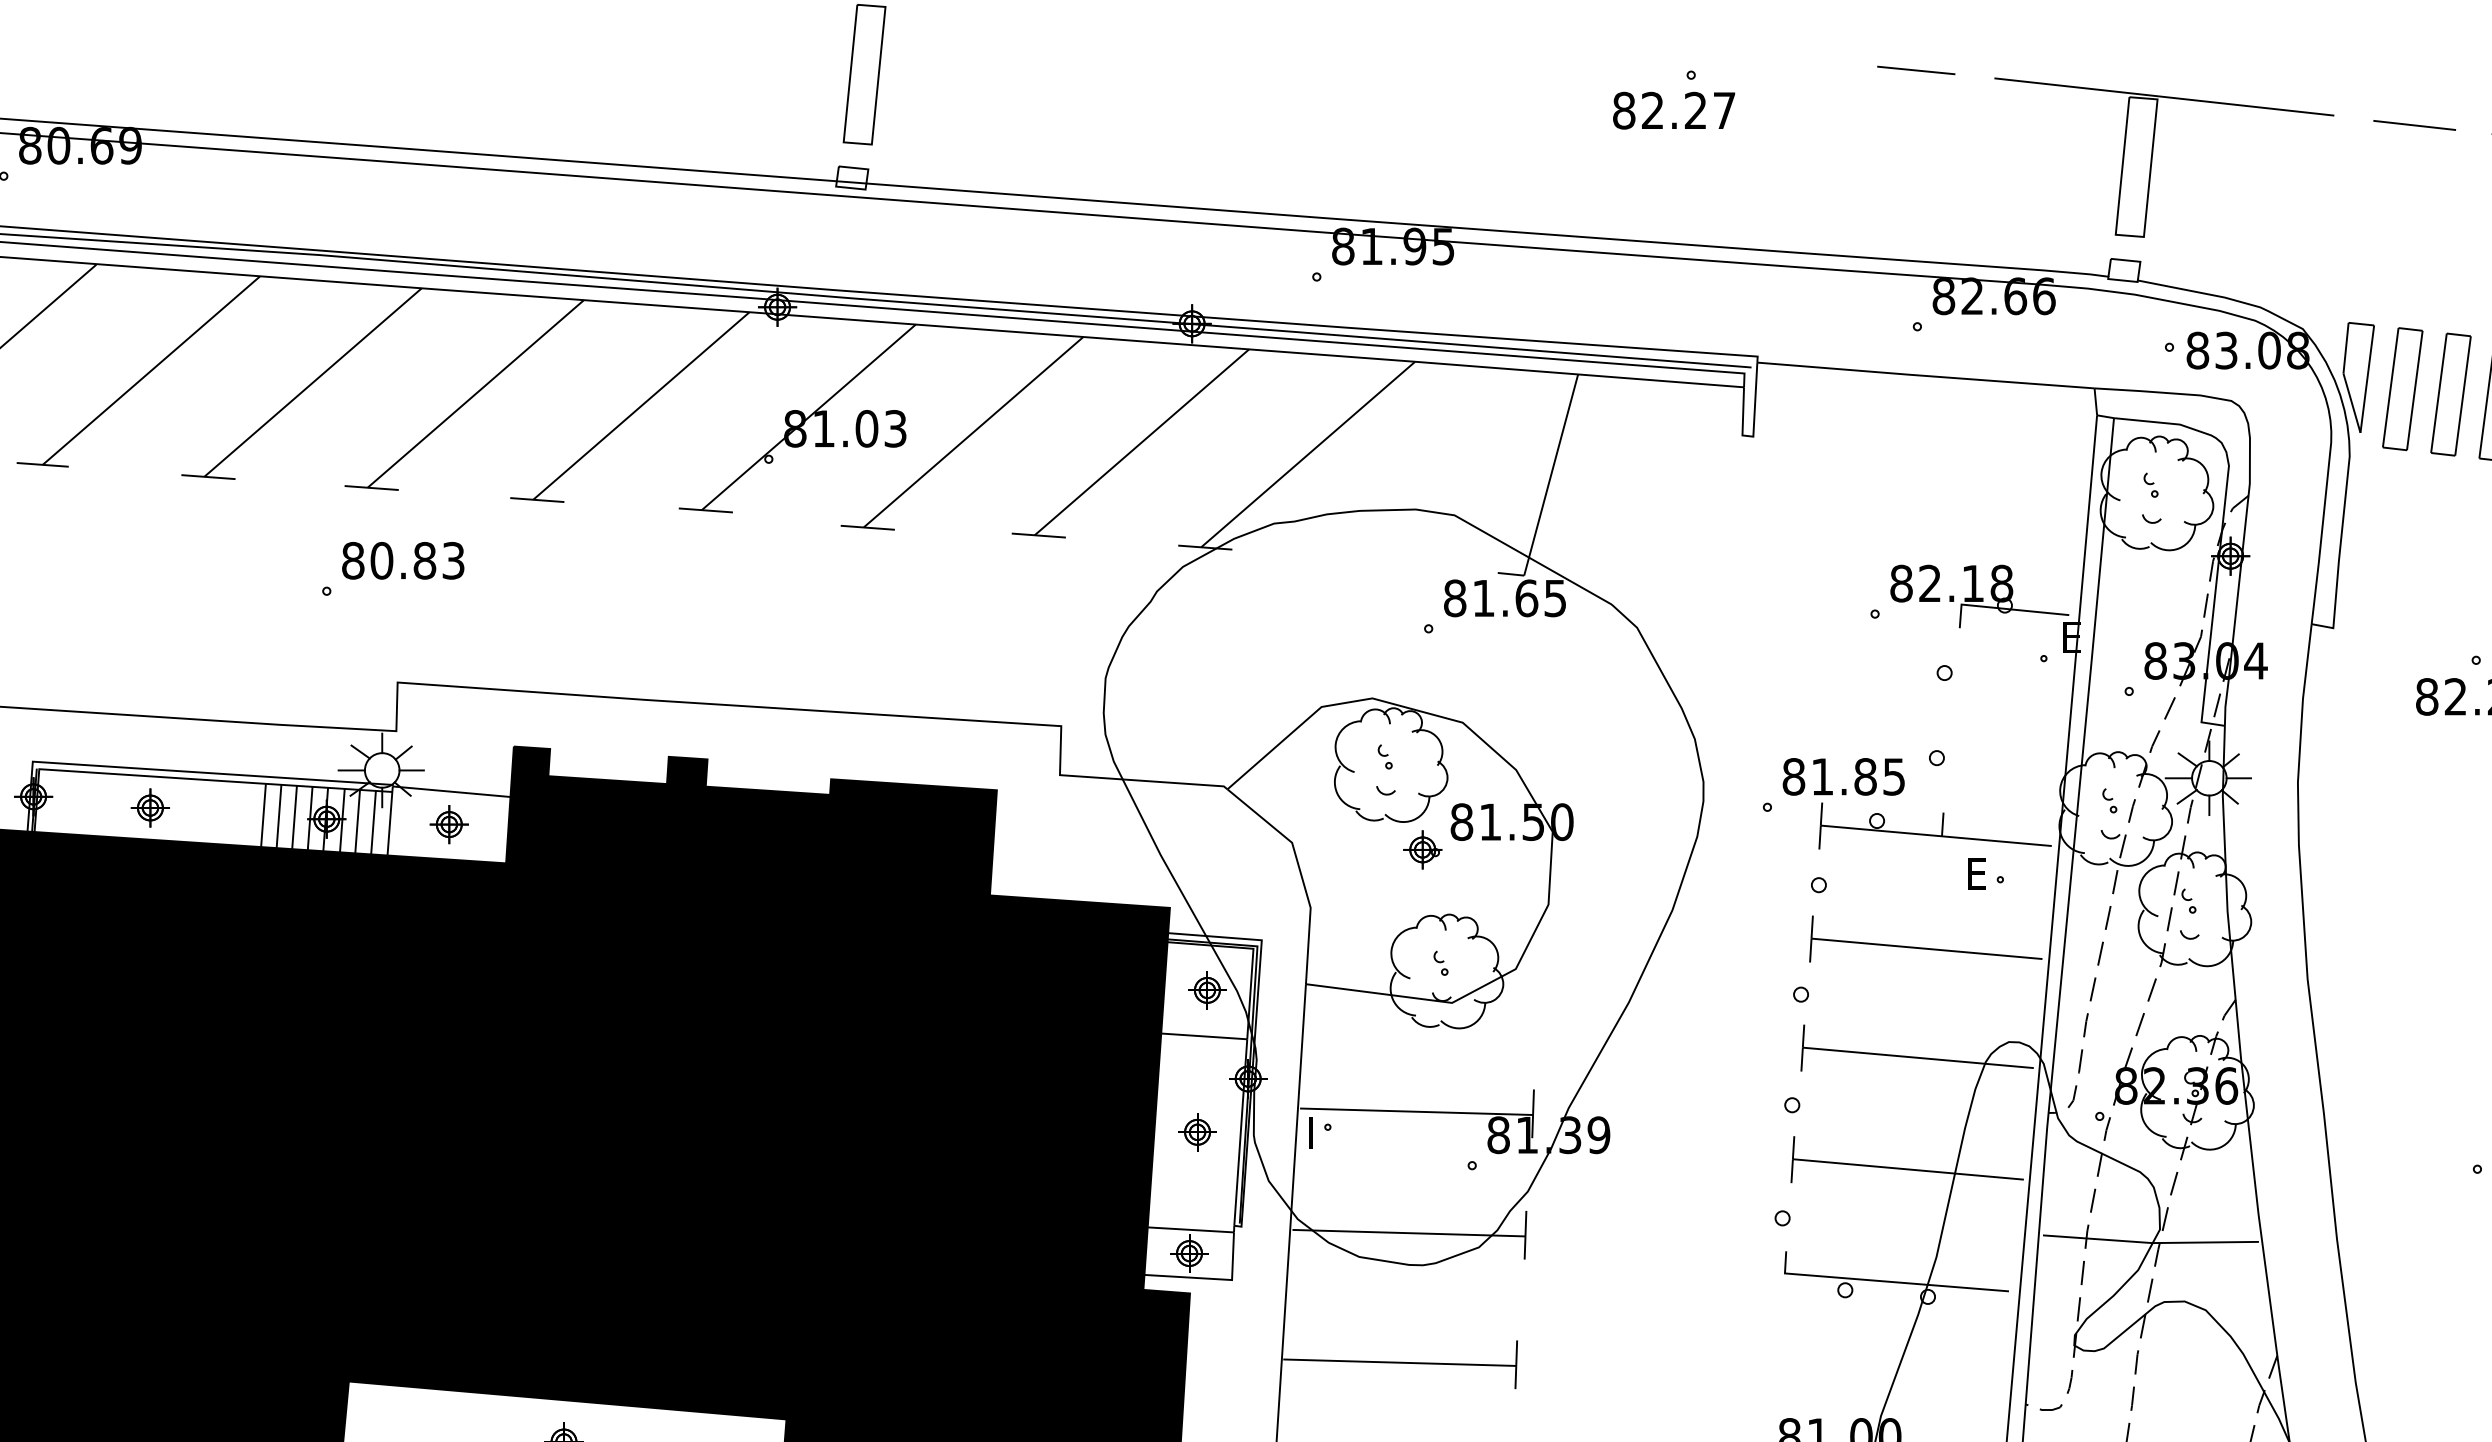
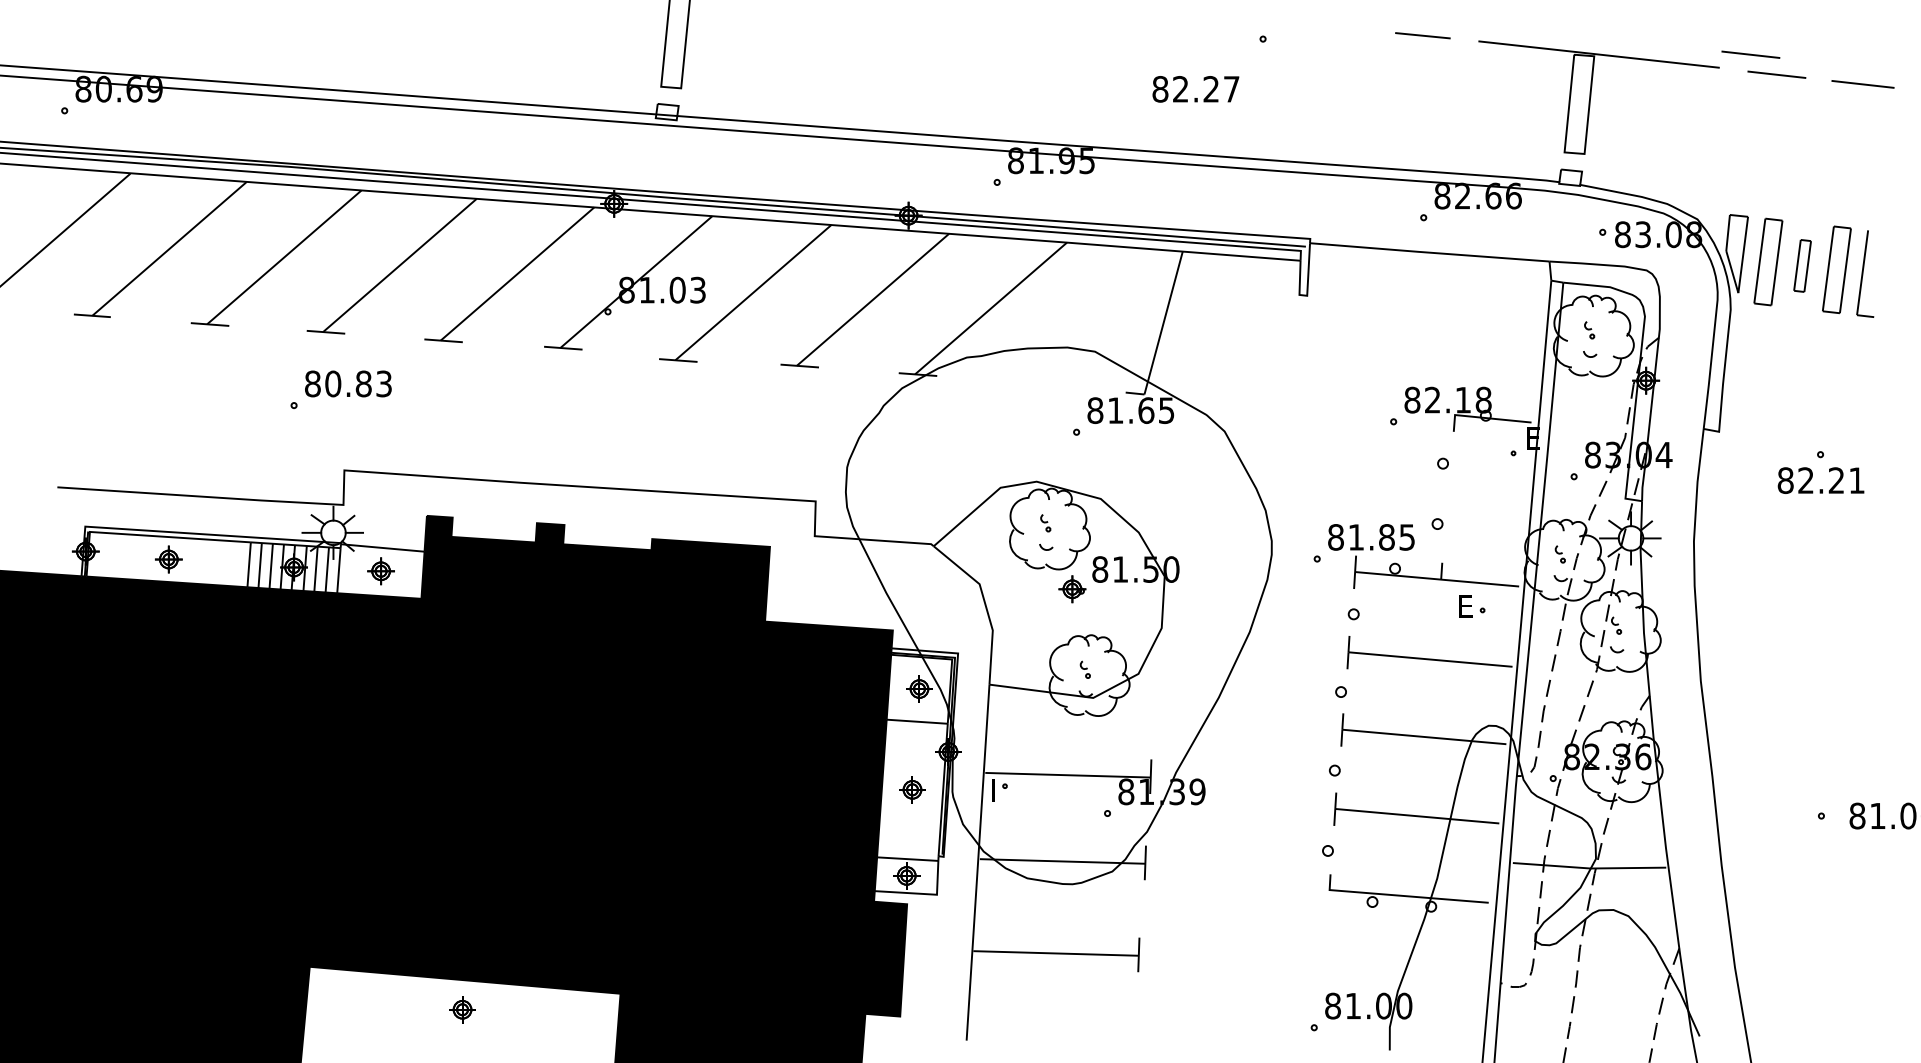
line: (2377, 96) -> (1750, 54), added
text: (1673, 110) -> (1195, 89), moved
part: (2450, 393) -> (1802, 265), size x0.6

